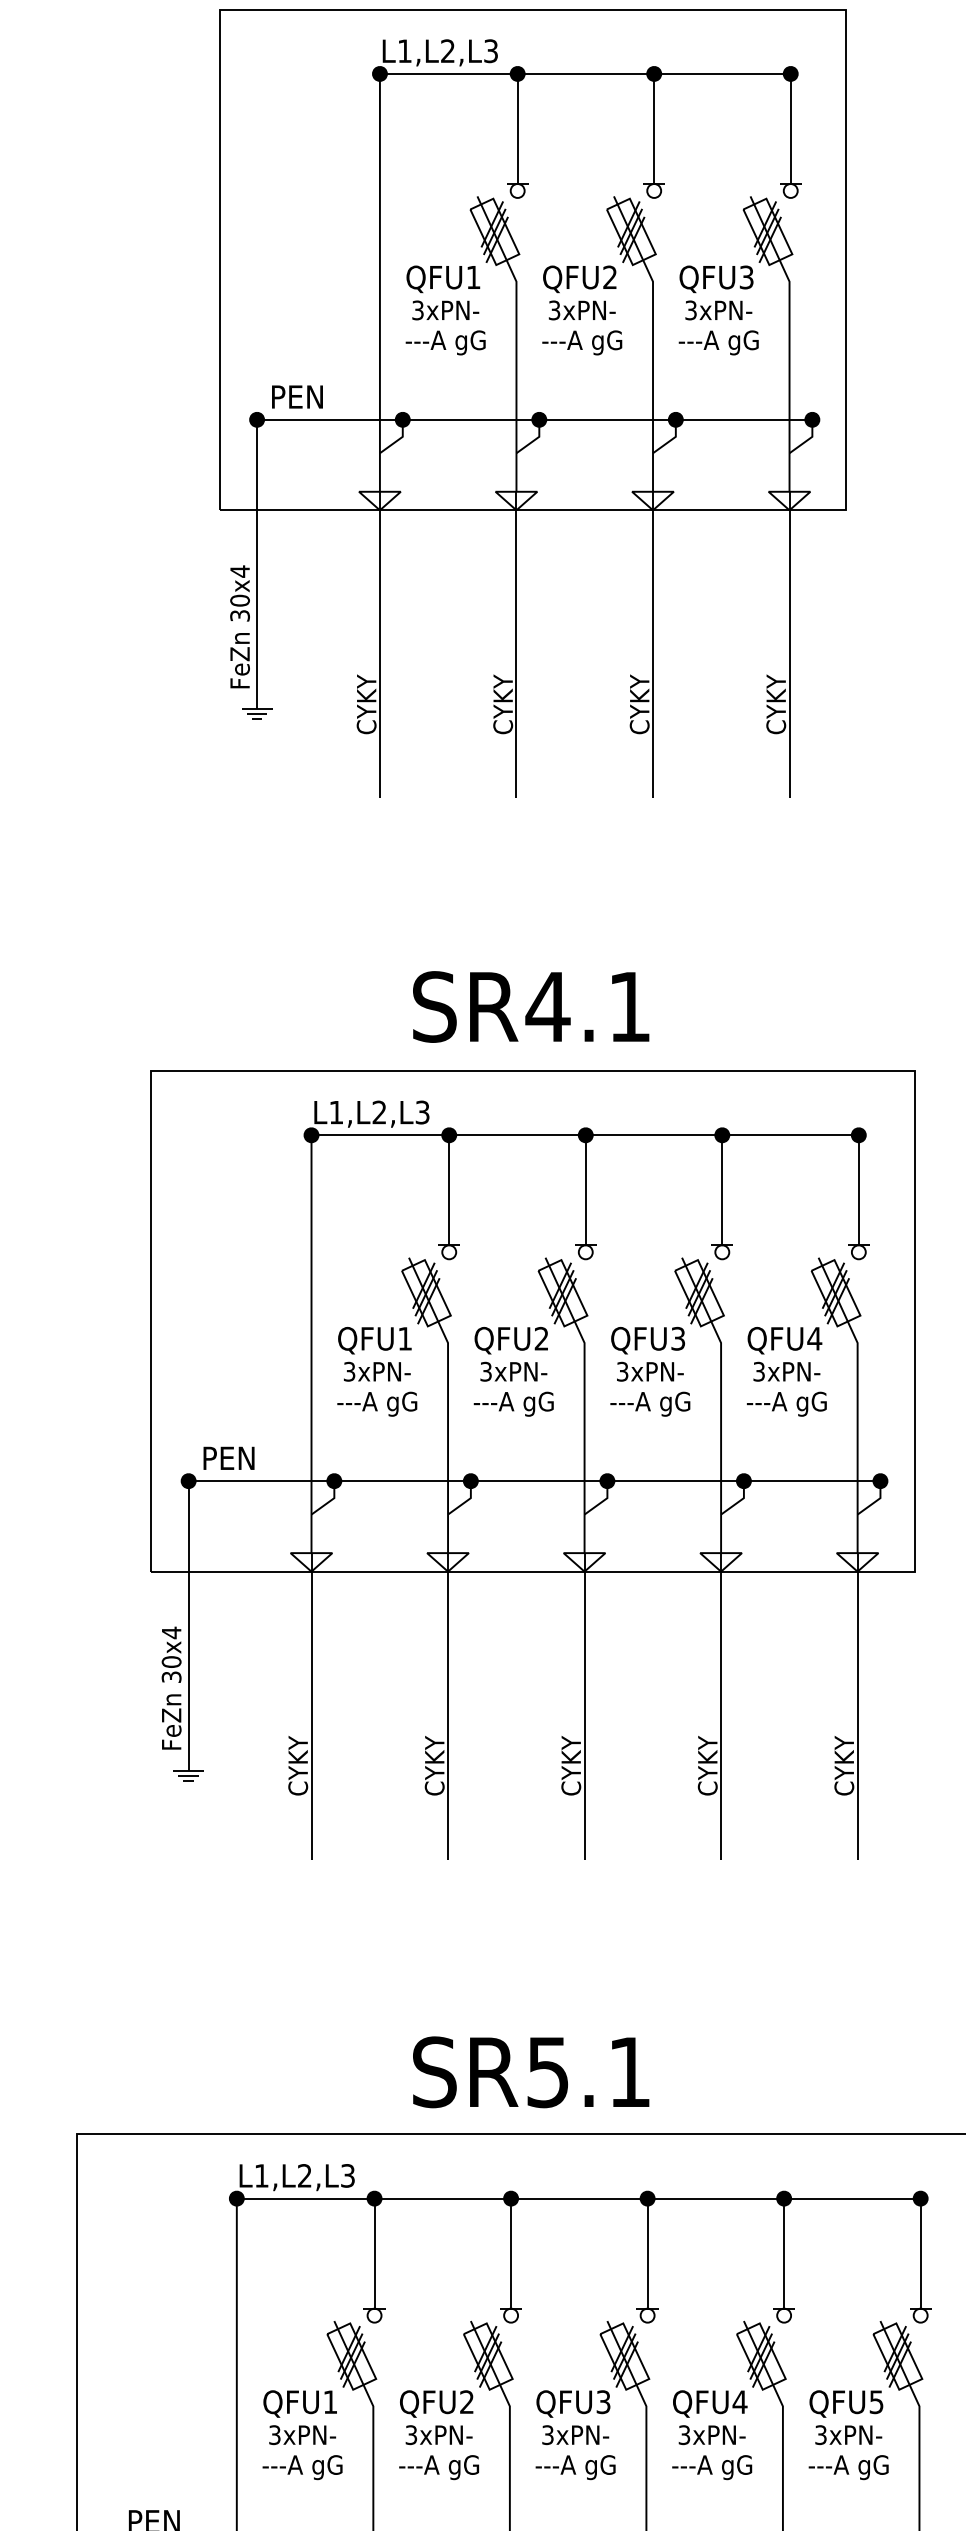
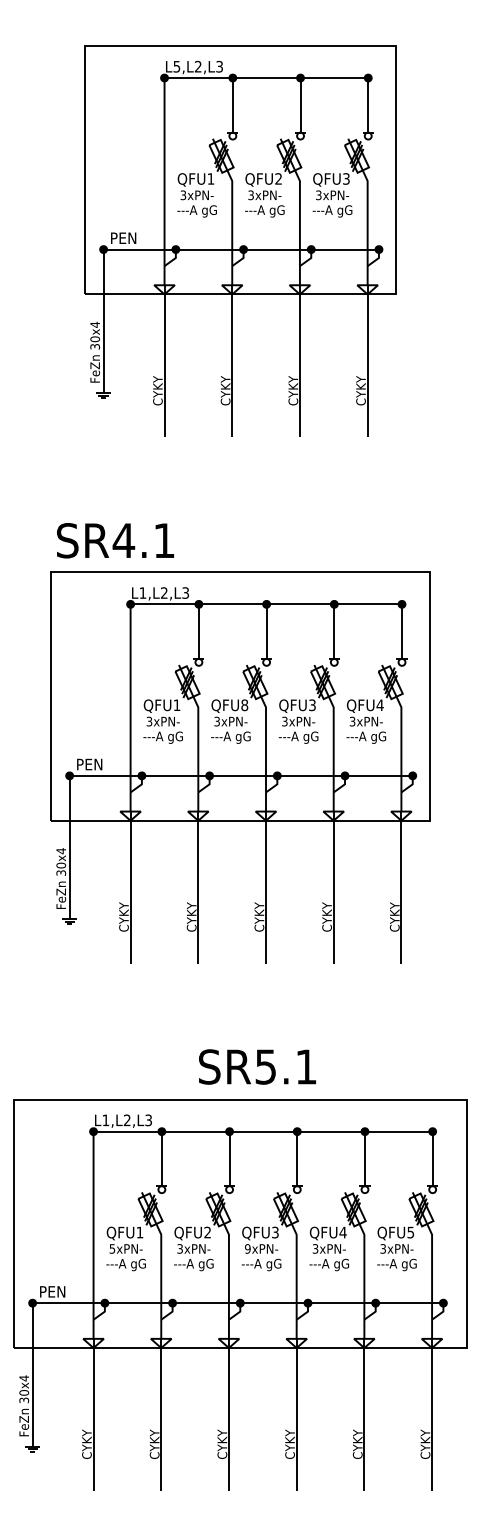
text: (404, 50) -> (176, 66), L1,L2,L3 -> L5,L2,L3
text: (531, 1006) -> (115, 540), moved
text: (541, 1339) -> (244, 705), QFU2 -> QFU8
text: (531, 2071) -> (257, 1066), moved
text: (275, 2434) -> (112, 1248), 3xPN- -> 5xPN-
text: (547, 2434) -> (247, 1248), 3xPN- -> 9xPN-

